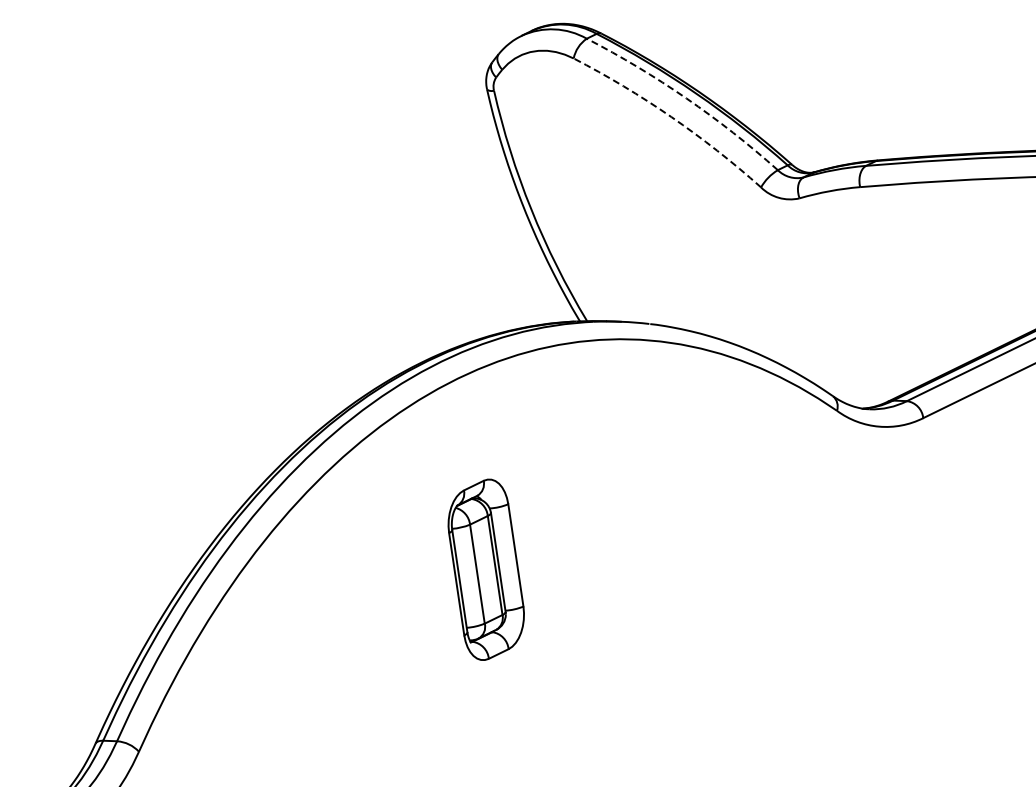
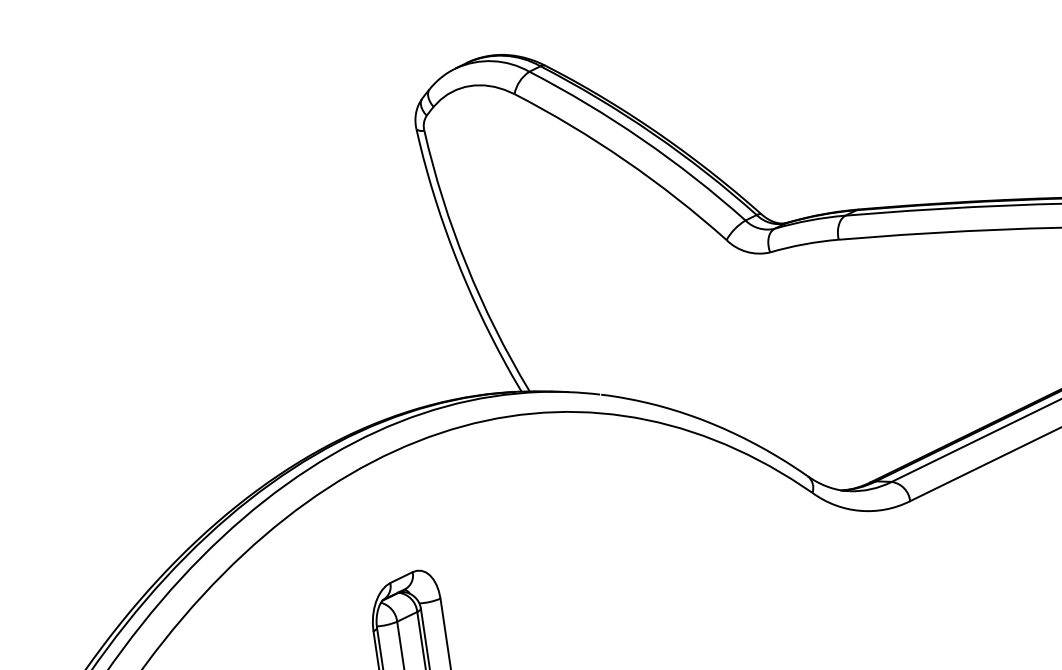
arc: (686, 98) -> (642, 139), dashed -> solid
arc: (671, 117) -> (625, 160), dashed -> solid

